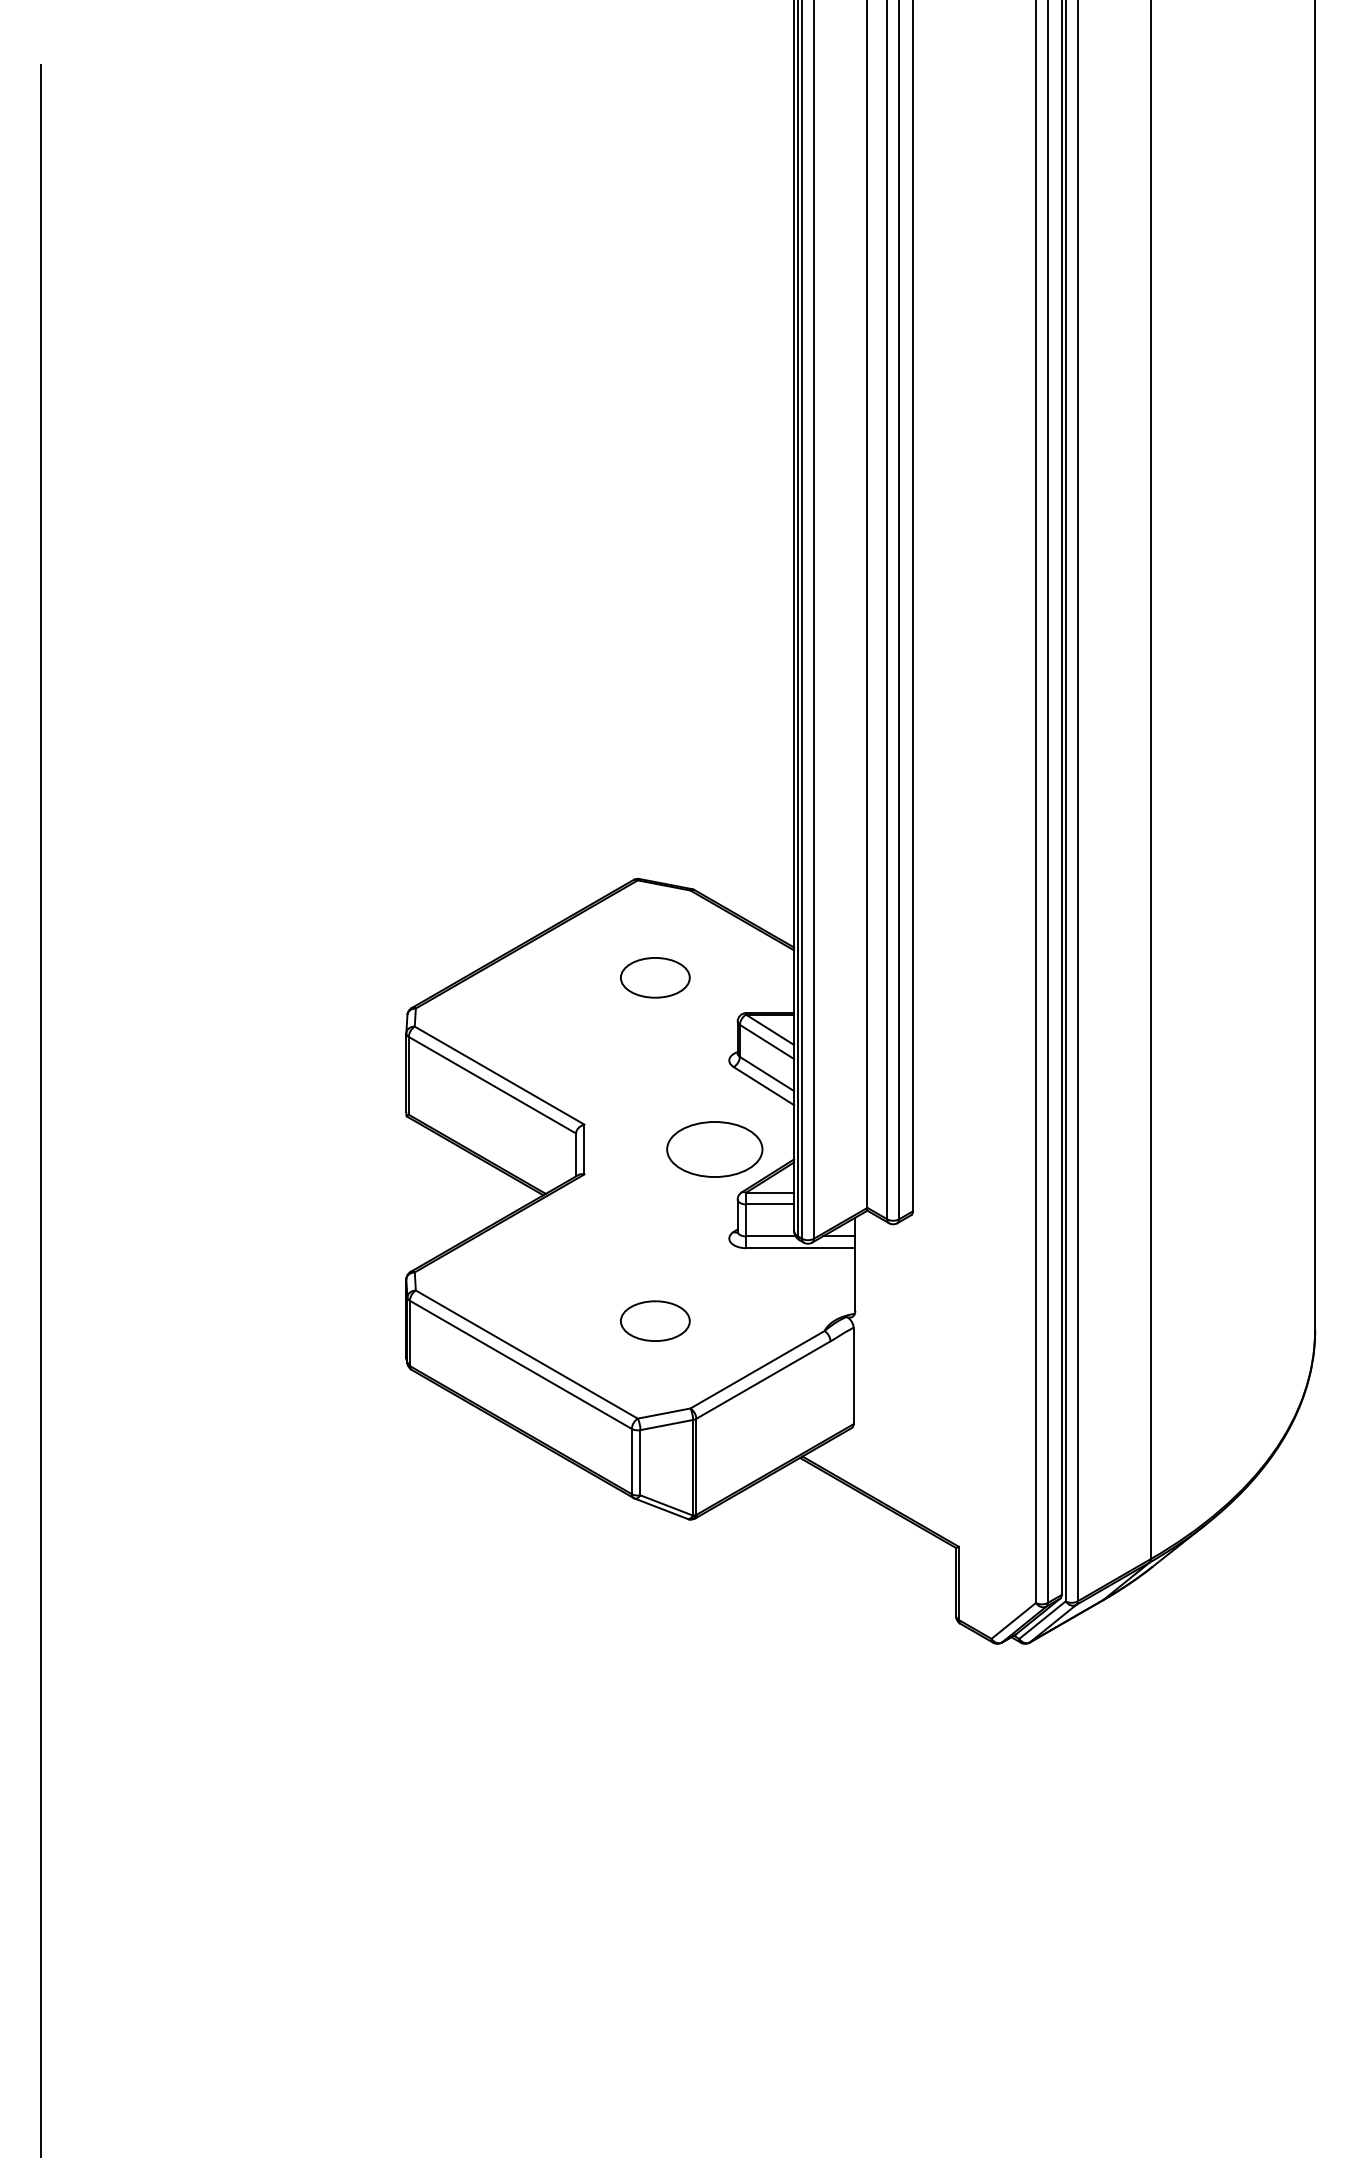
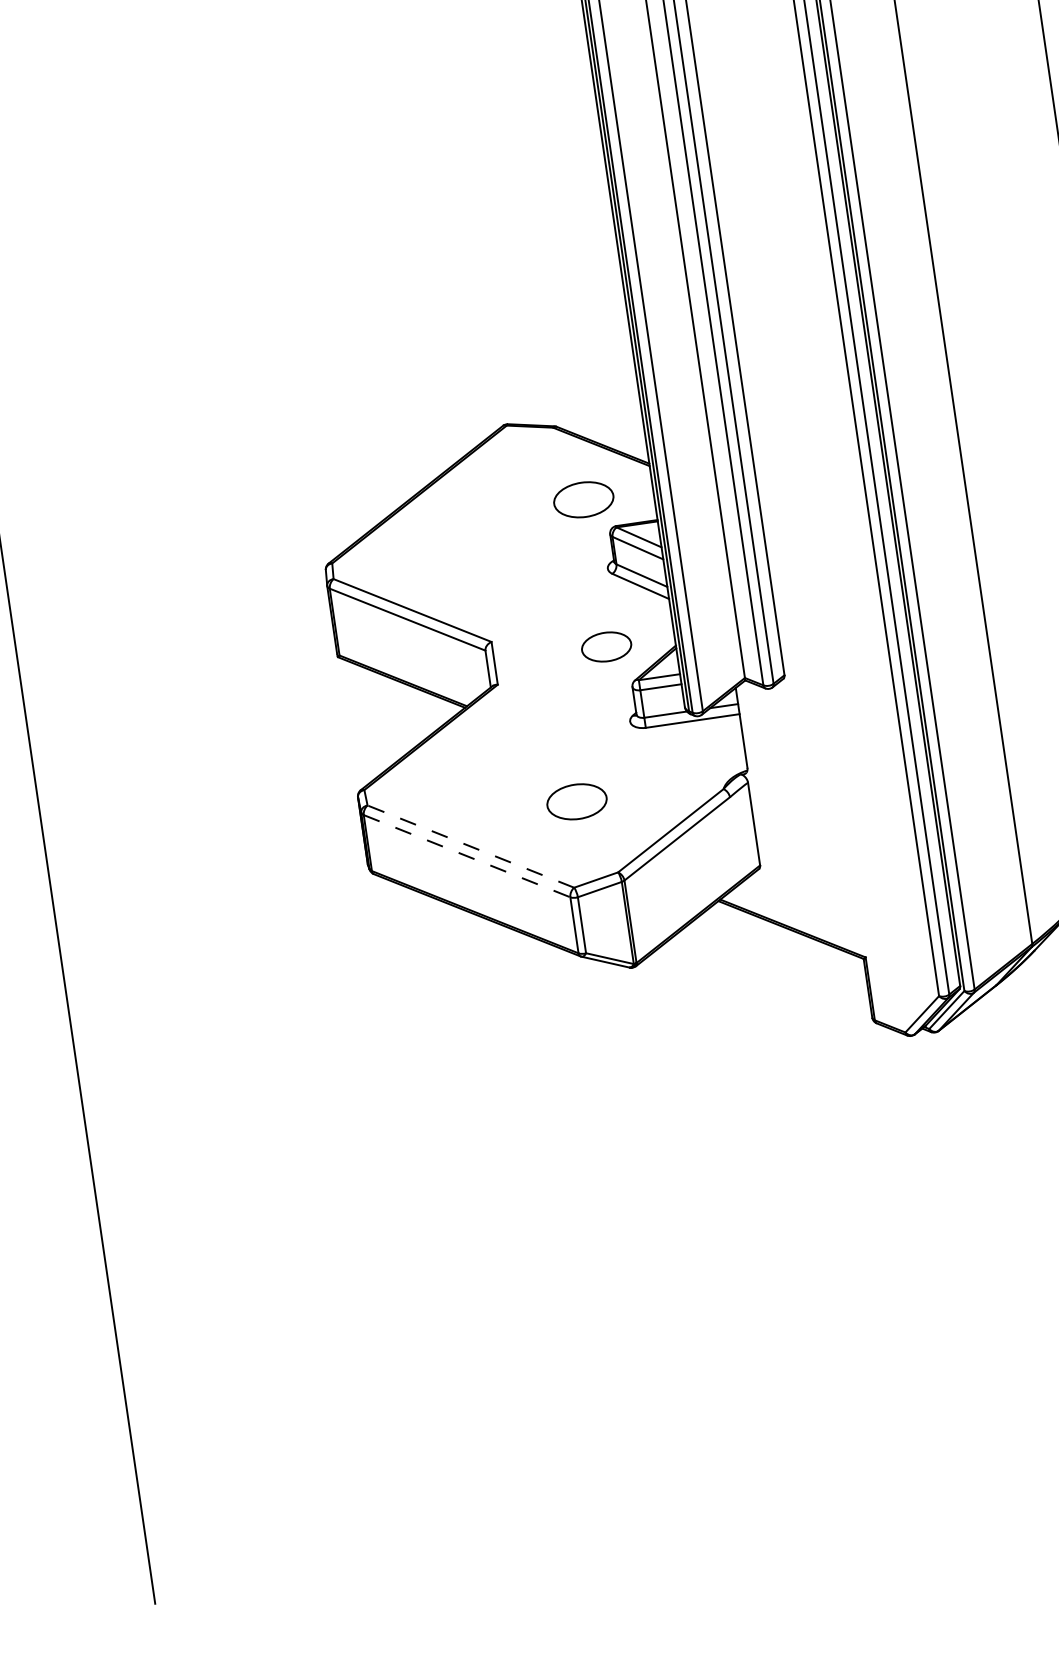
part: (655, 977) -> (583, 499), moved
part: (714, 1149) -> (606, 647), size x0.6
line: (526, 1354) -> (470, 846), solid -> dashed
line: (521, 1365) -> (467, 856), solid -> dashed

